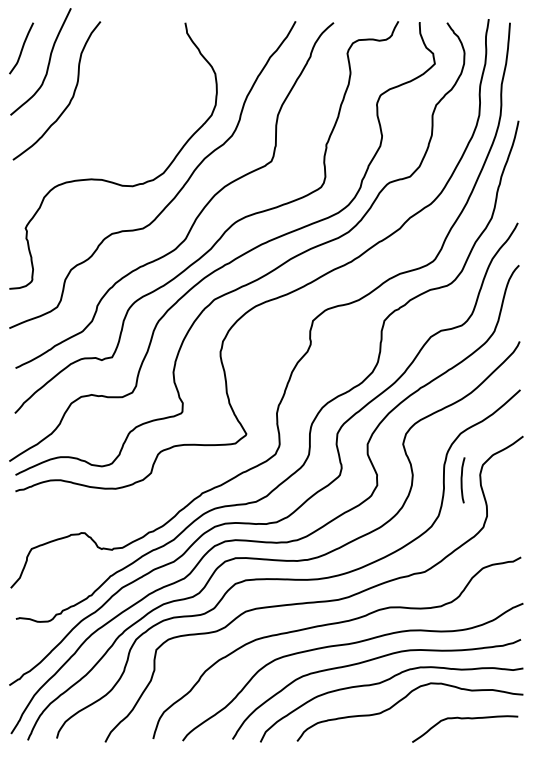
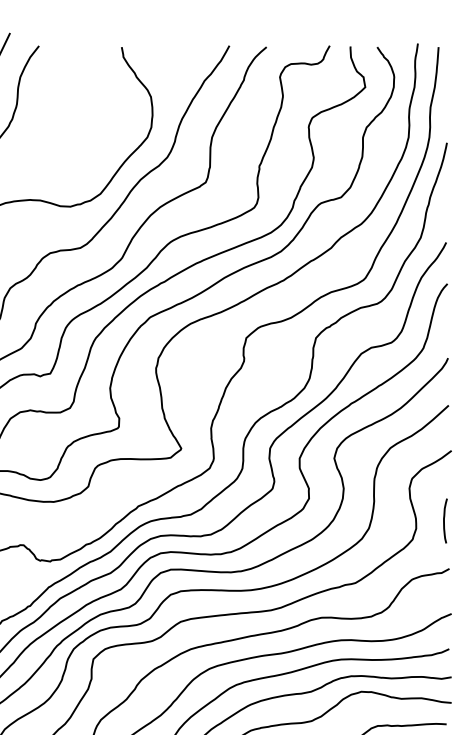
curve: (462, 480) -> (444, 521), moved

